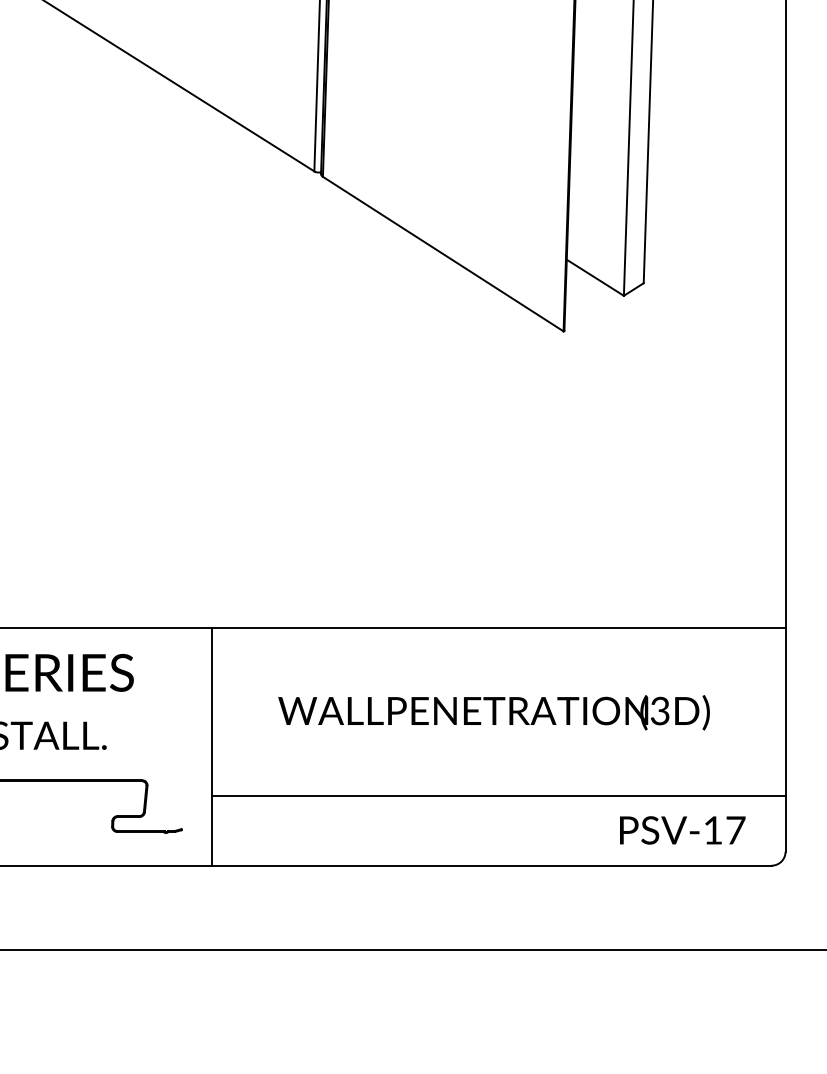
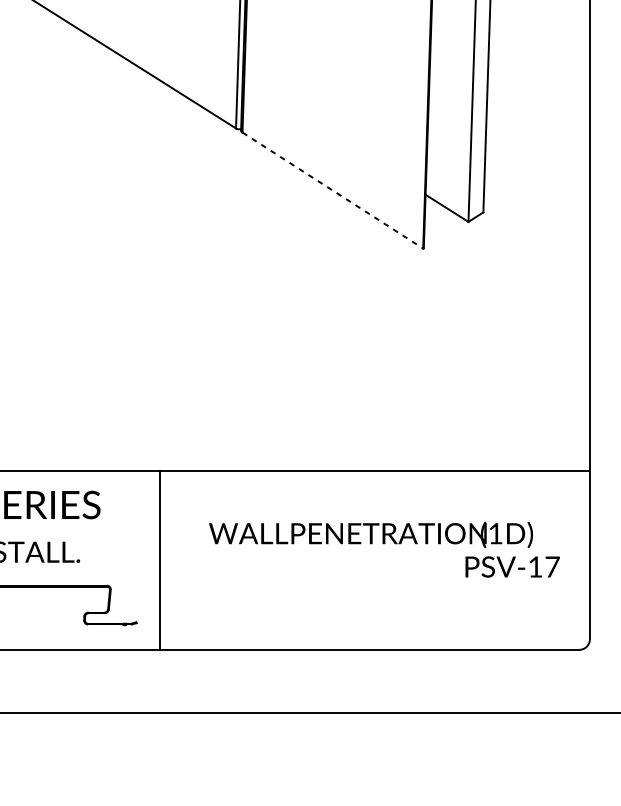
line: (443, 254) -> (333, 190), solid -> dashed
text: (659, 710) -> (495, 533), (3D) -> (1D)
line: (498, 795) -> (374, 597), removed
text: (682, 830) -> (512, 567), moved

